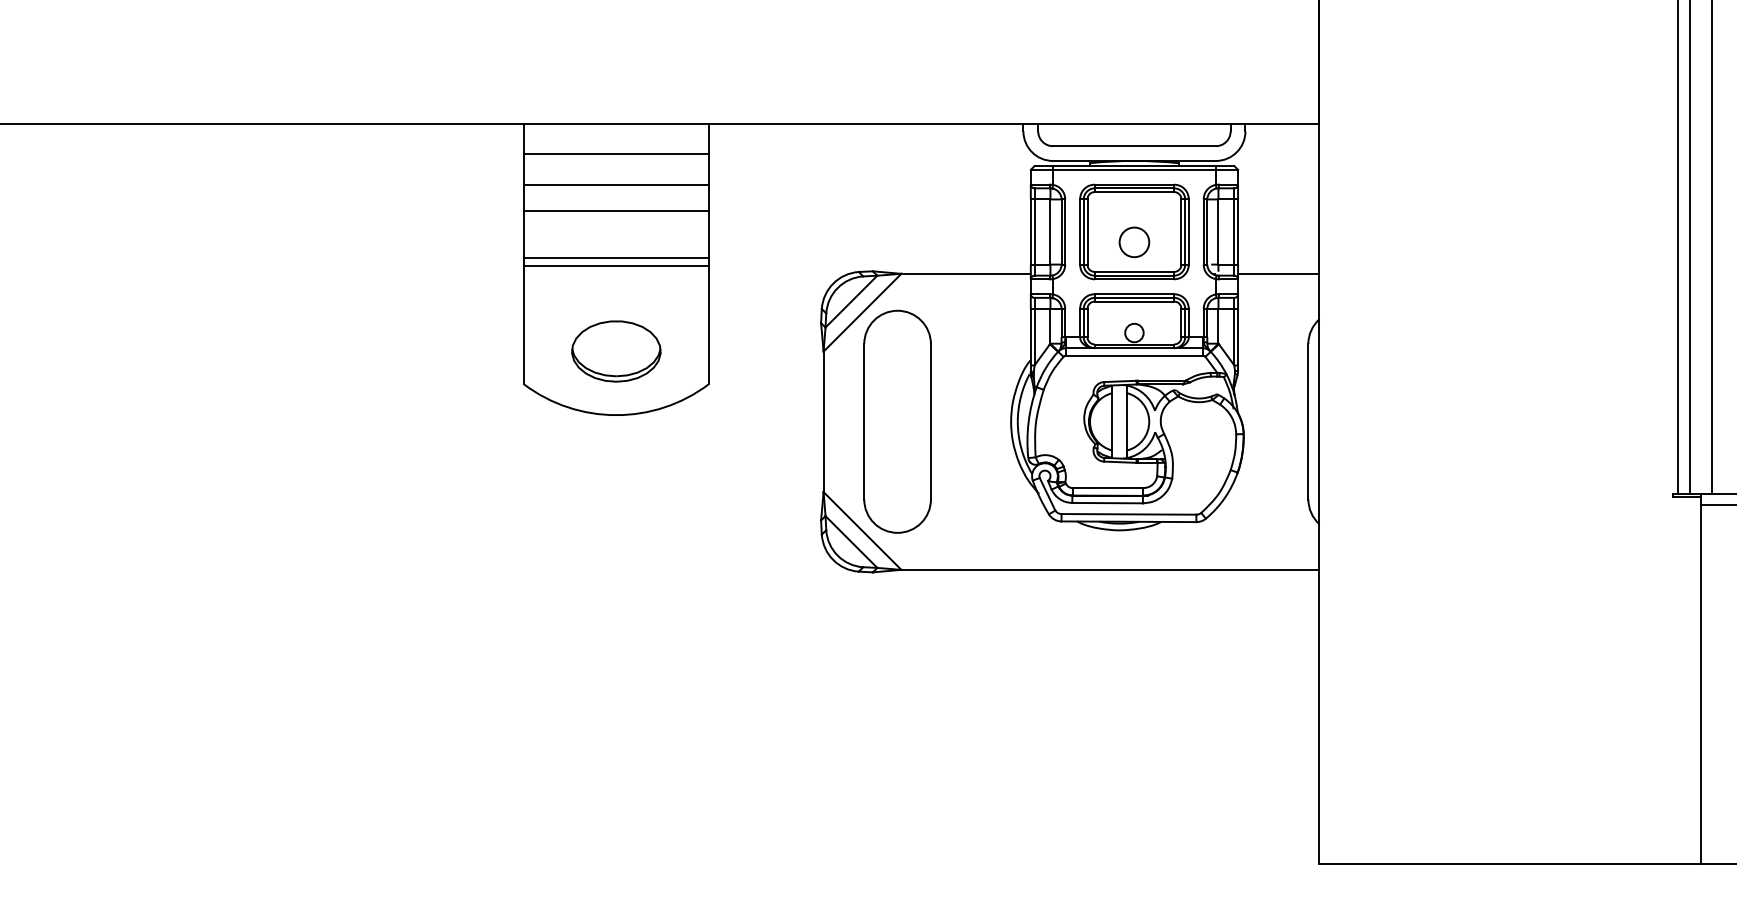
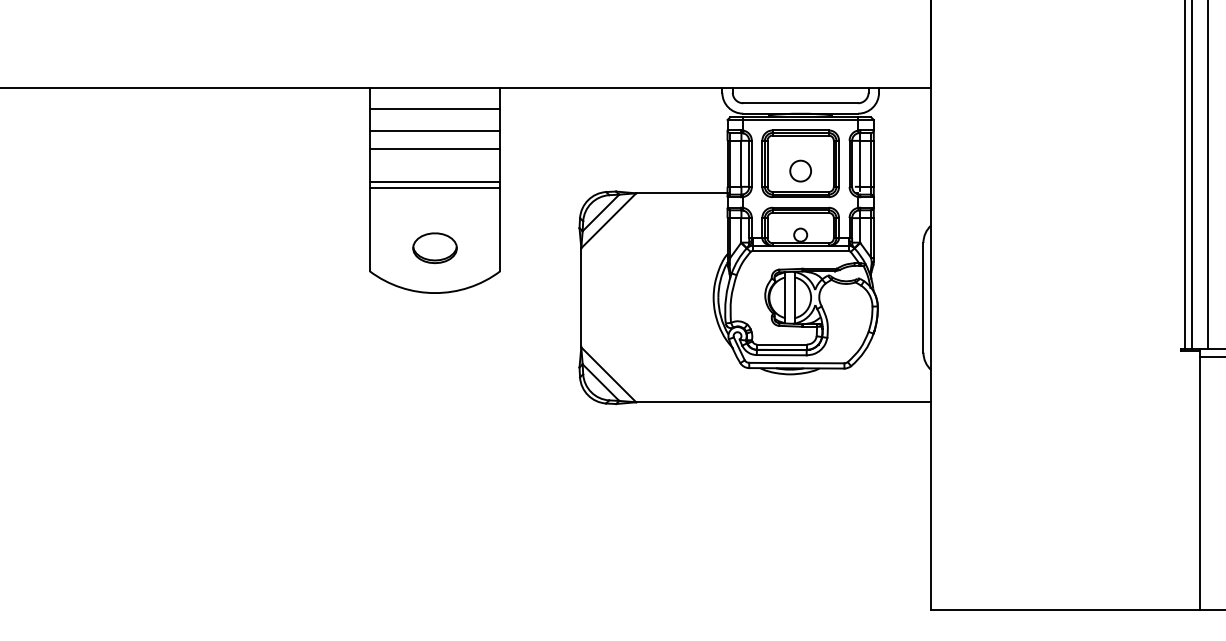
line: (1278, 274) -> (902, 193), removed
part: (615, 351) -> (434, 248), size x0.7
part: (897, 421) -> (633, 297), removed

